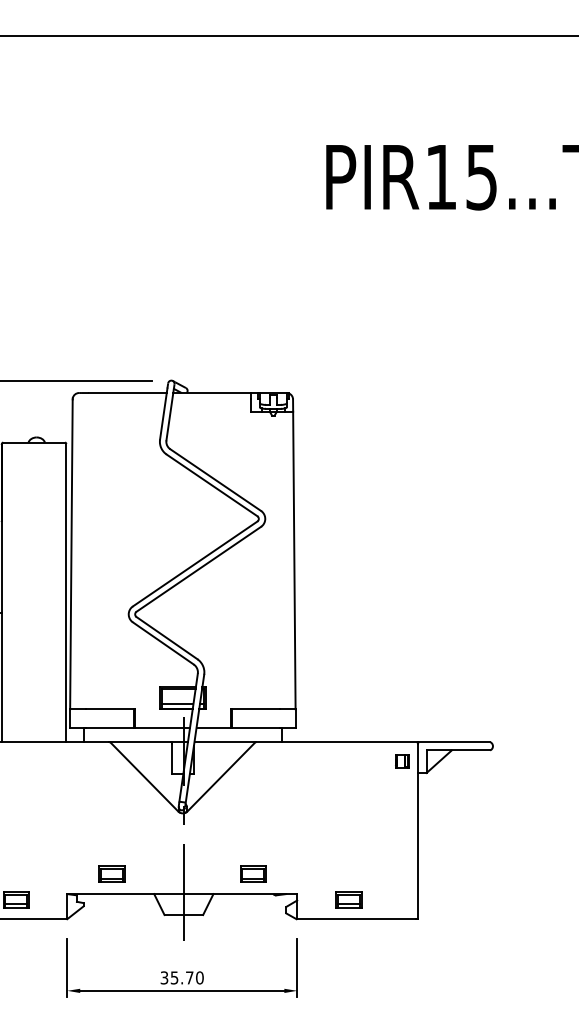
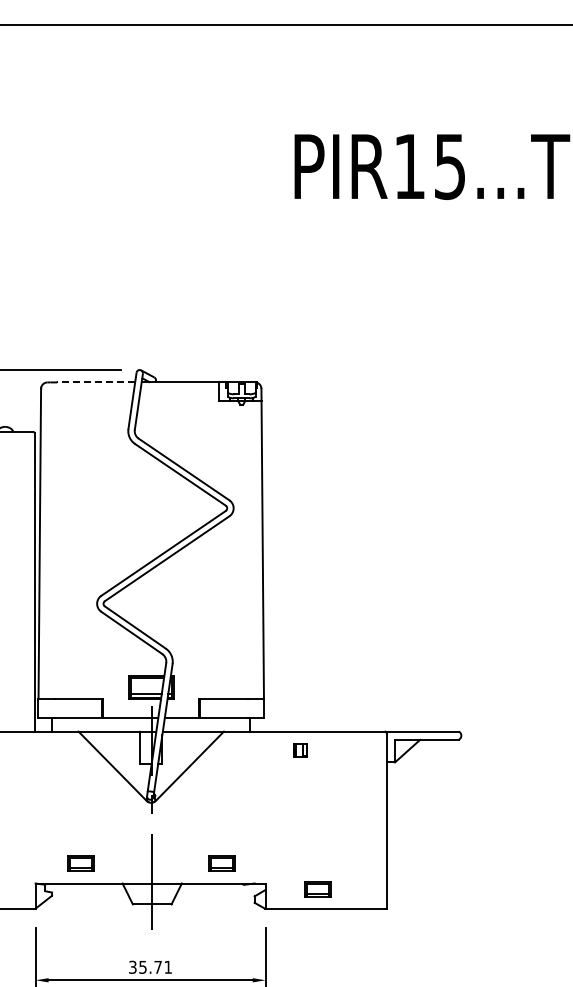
line: (127, 393) -> (95, 382), solid -> dashed
part: (402, 761) -> (300, 750), moved
text: (199, 977) -> (167, 966), 35.70 -> 35.71

